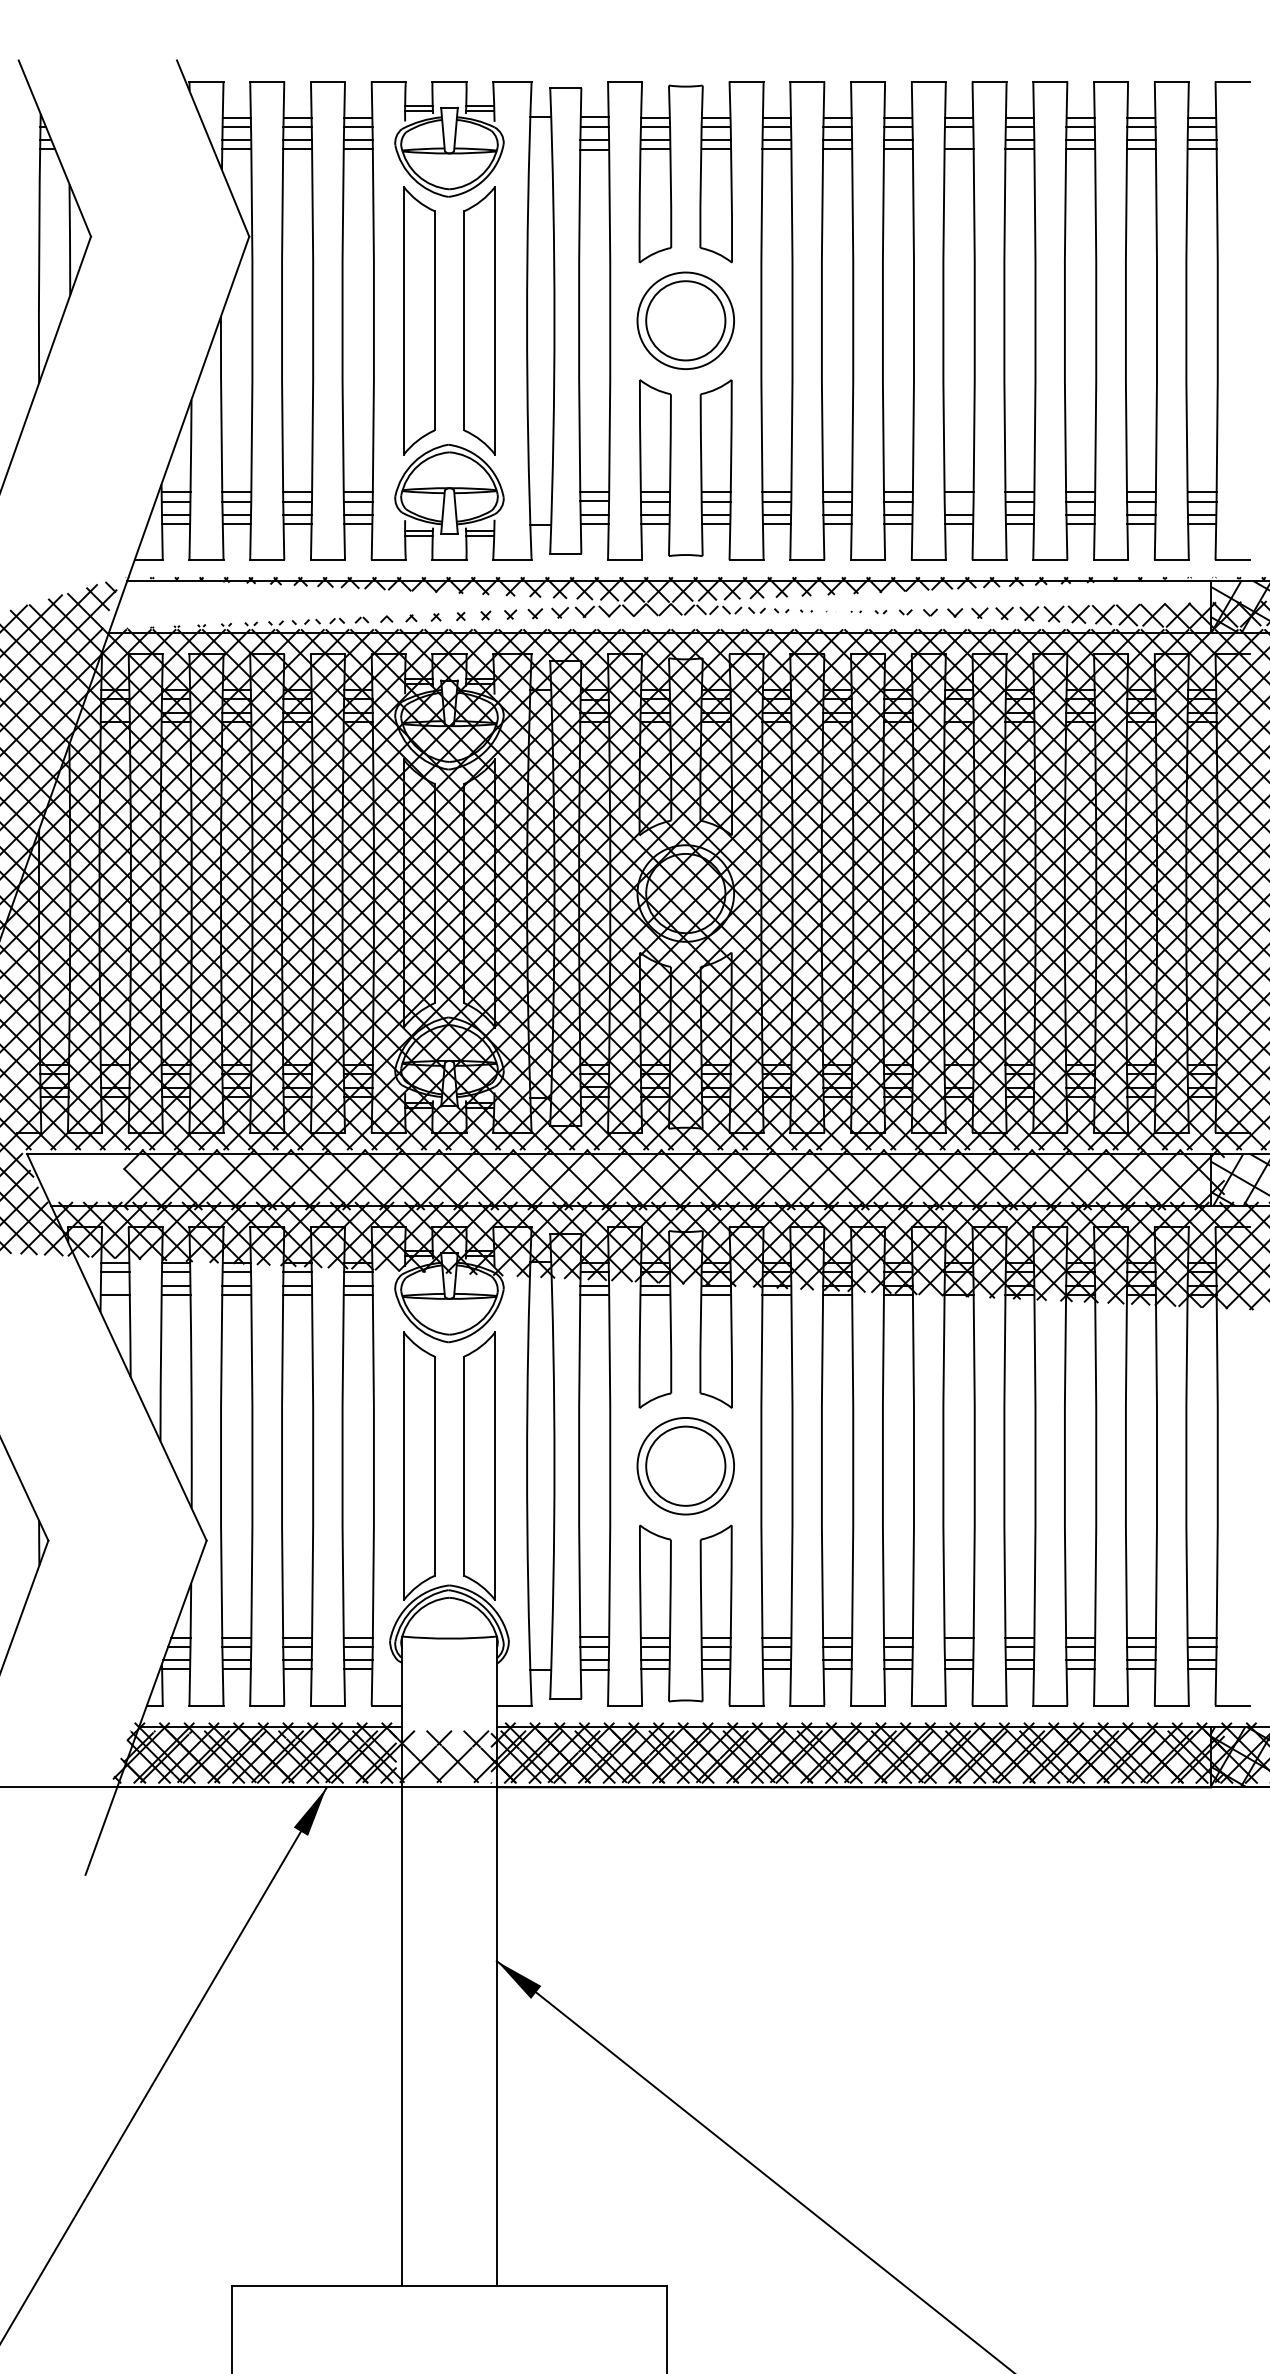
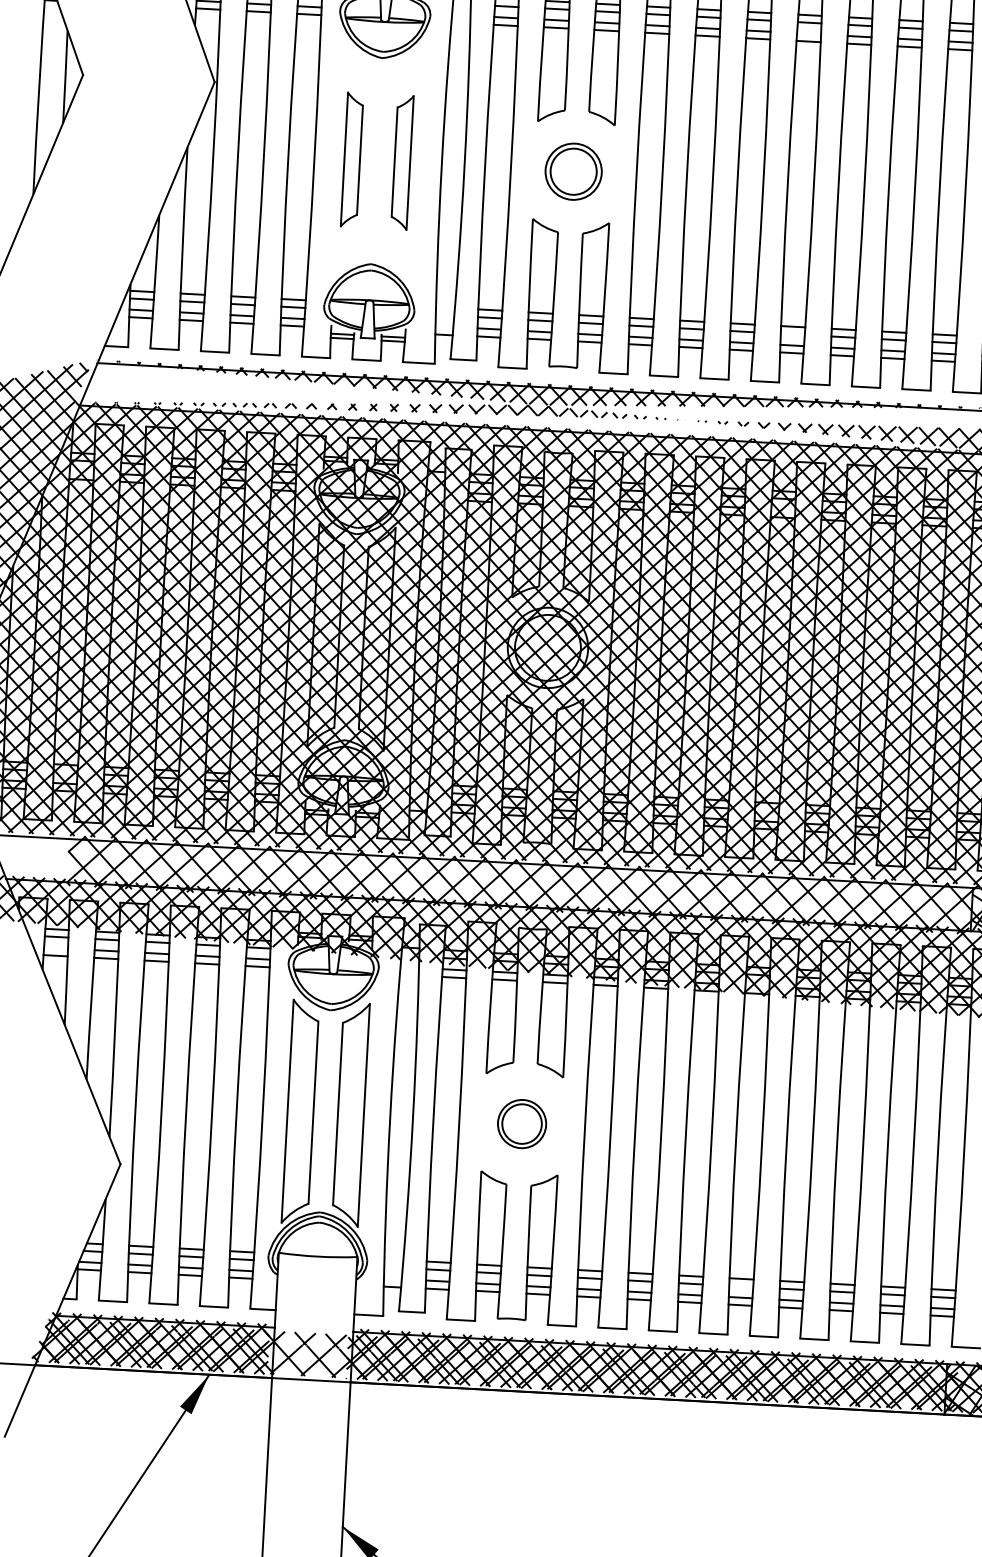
part: (419, 320) -> (352, 159), size x0.6
part: (479, 320) -> (402, 162), size x0.6
part: (685, 320) -> (573, 171), size x0.7
part: (685, 1466) -> (521, 1124), size x0.6

